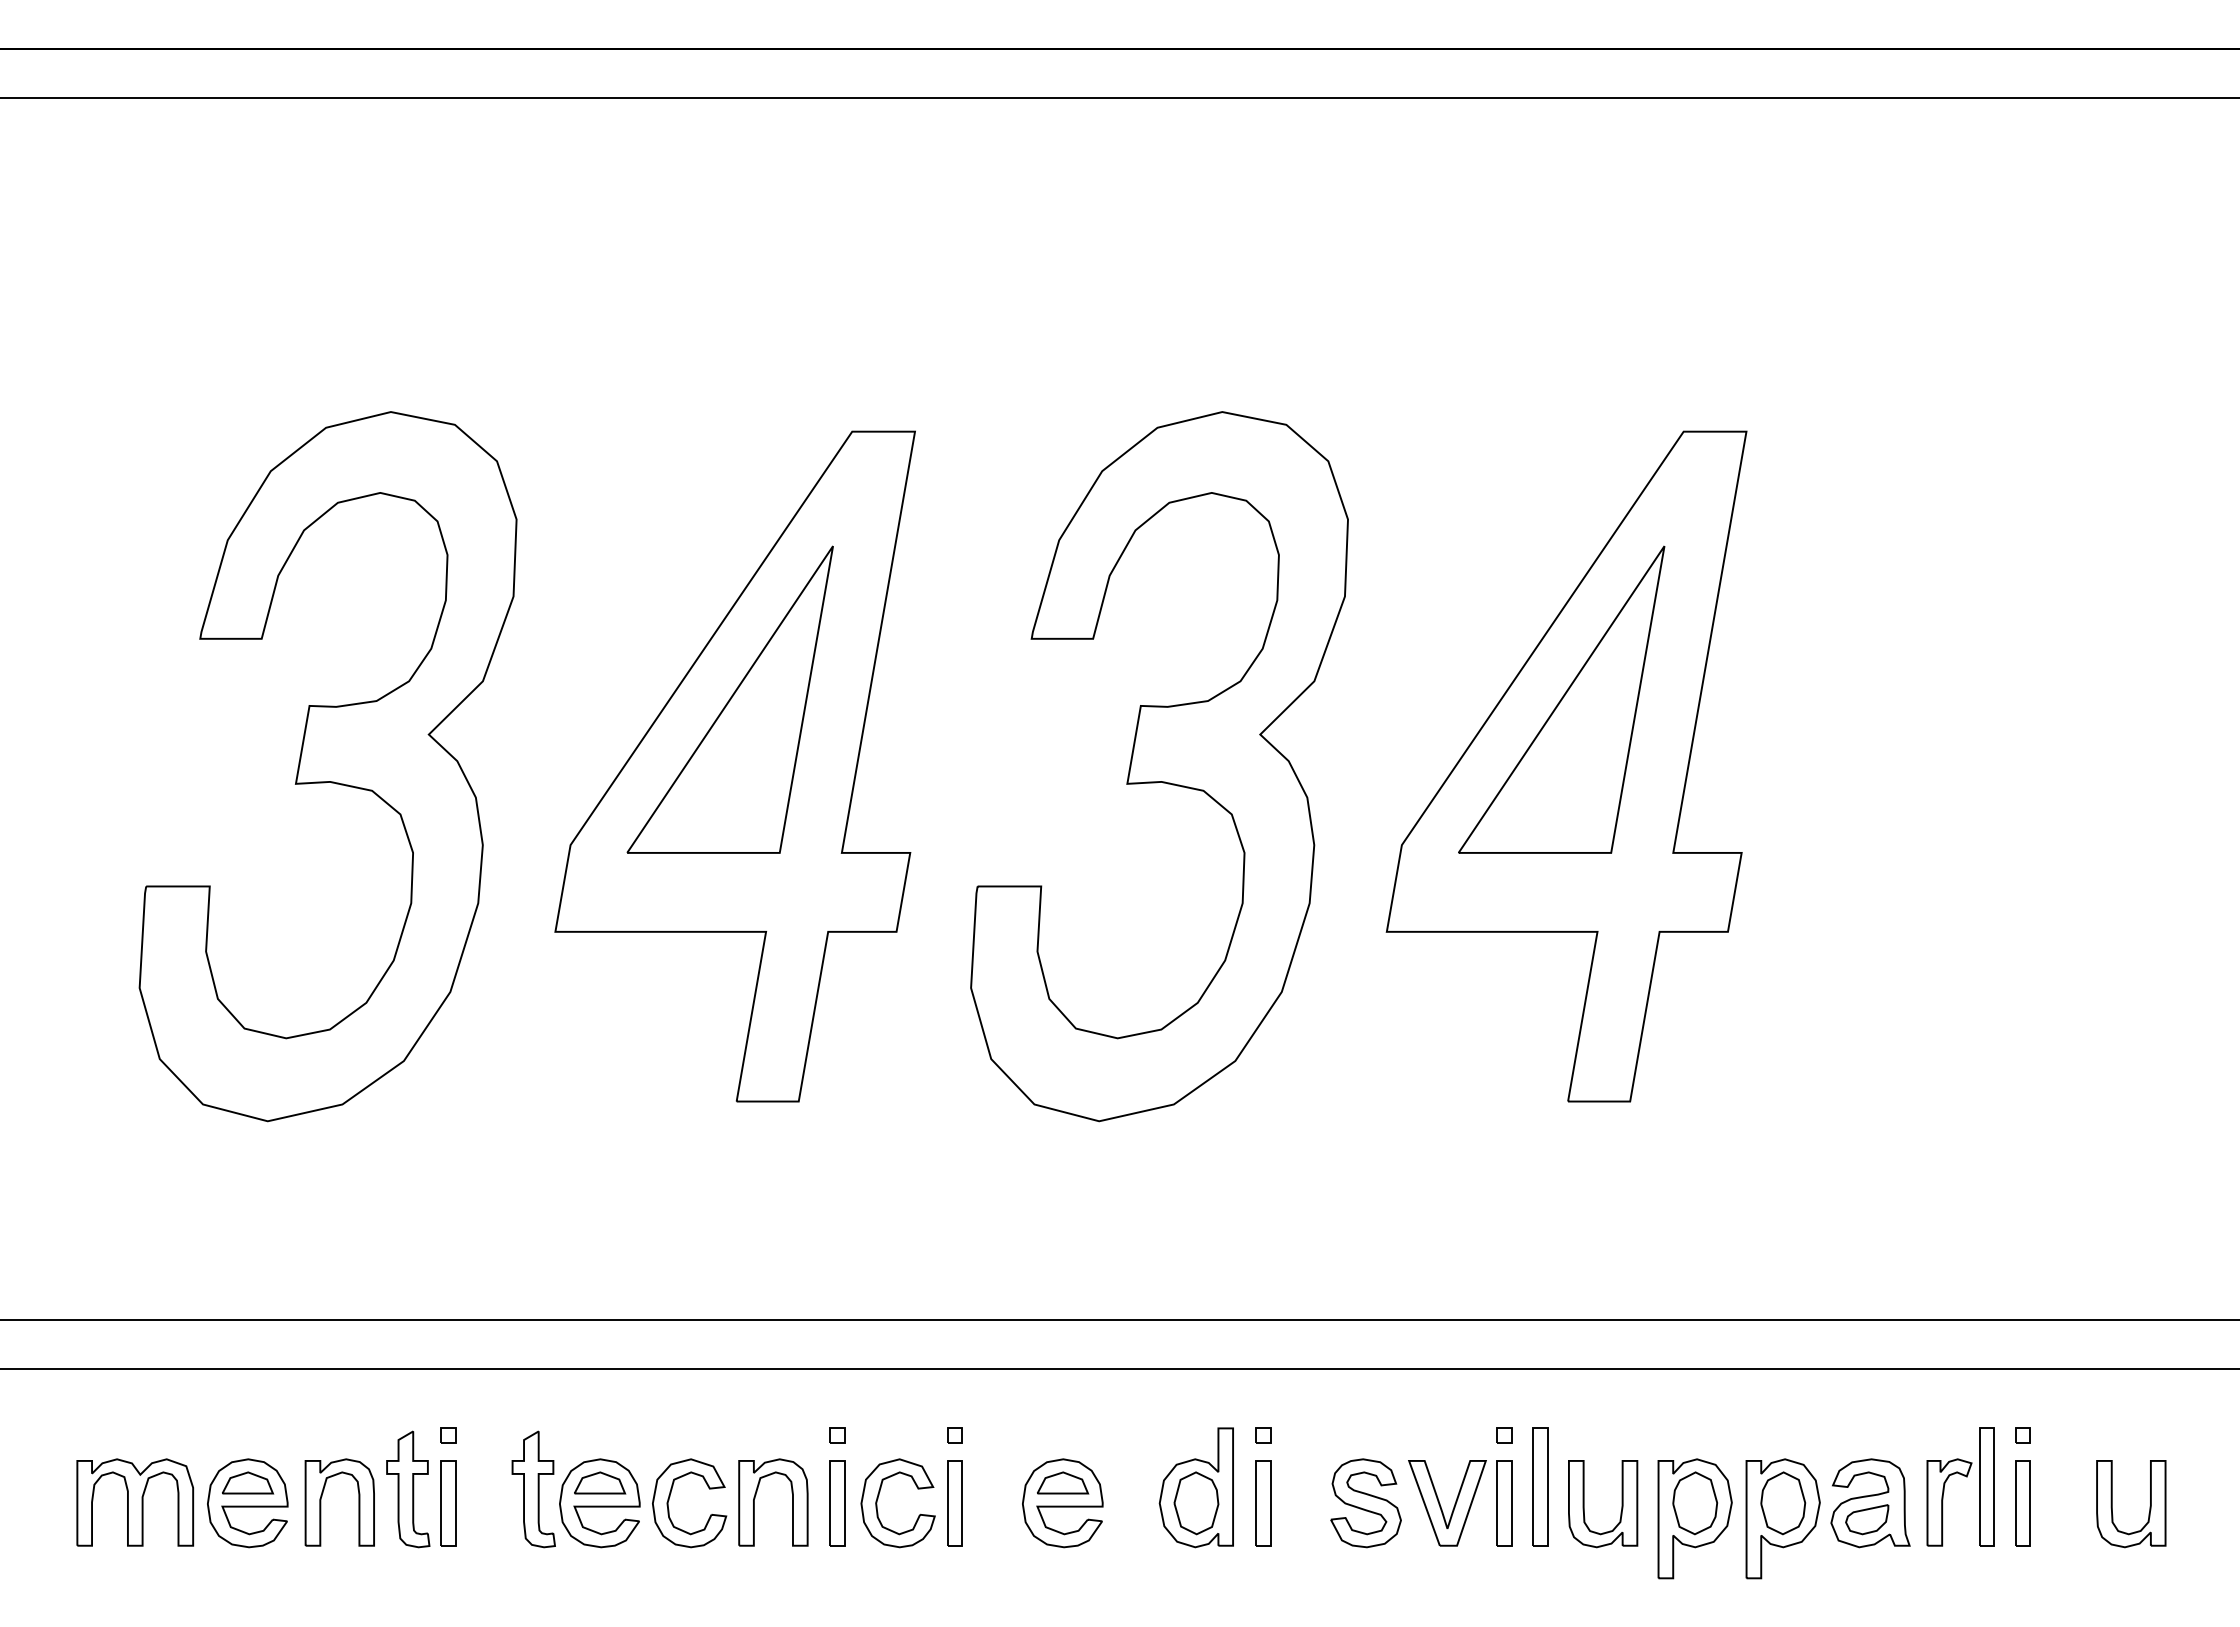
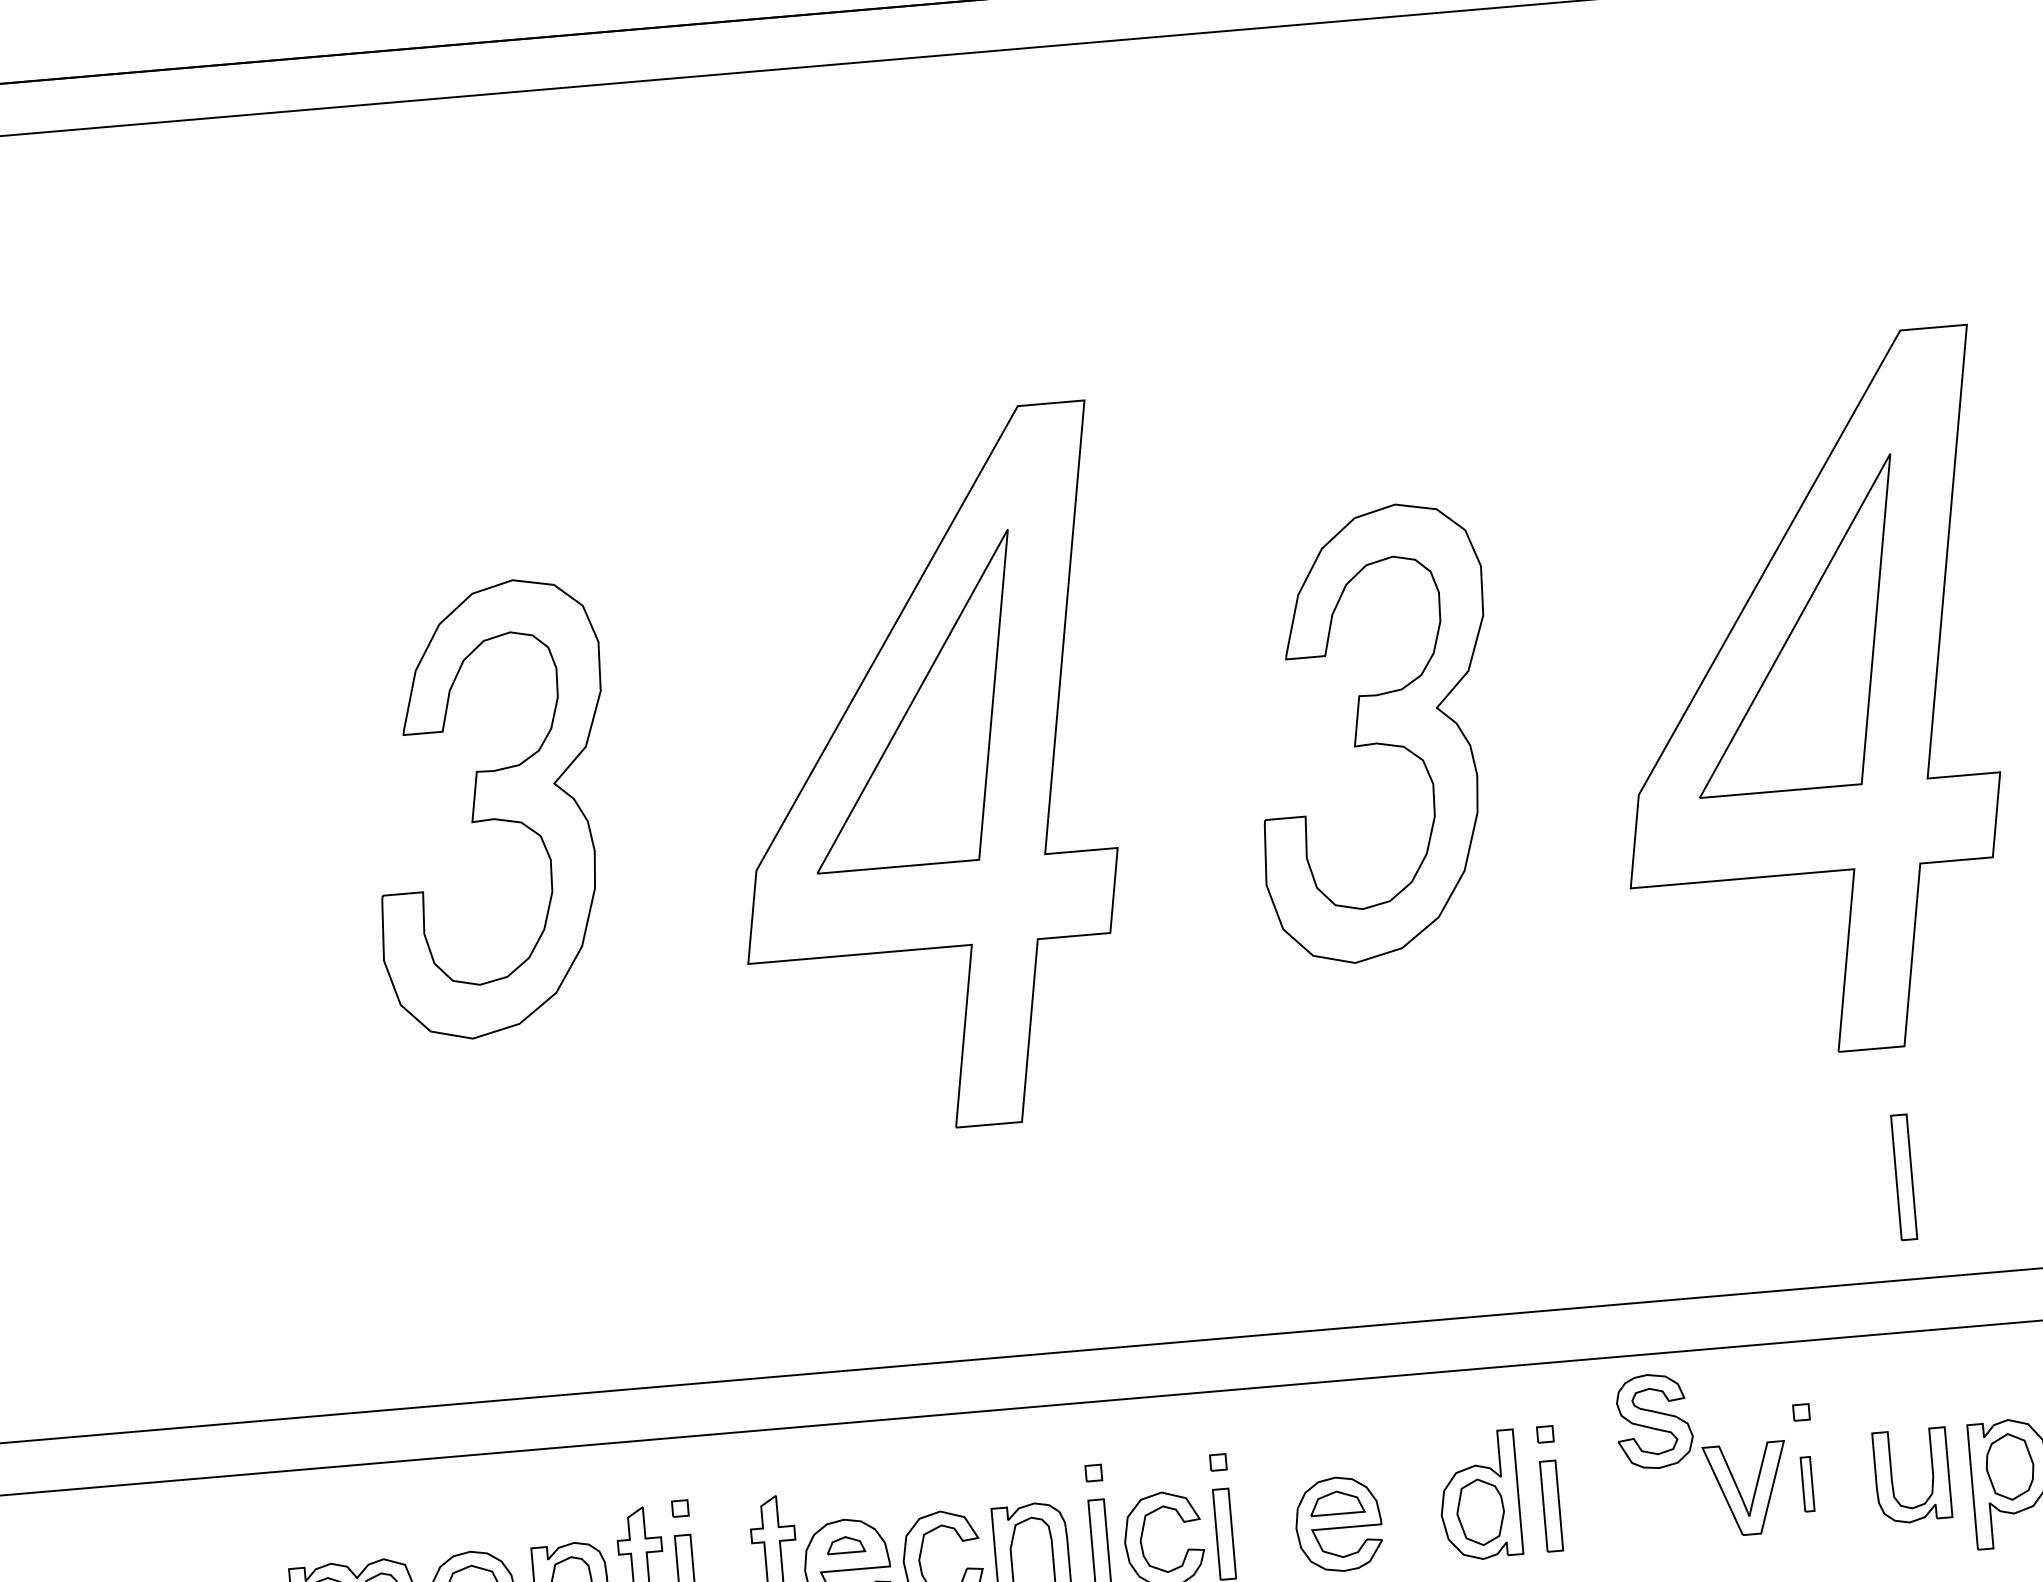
part: (327, 766) -> (491, 809), size x0.6
part: (1159, 766) -> (1374, 733), size x0.6
part: (600, 1482) -> (846, 1544), size x0.7
part: (1540, 1486) -> (1904, 1176), moved
part: (1365, 1503) -> (1653, 1421), moved
part: (1504, 1503) -> (1807, 1484), size x0.6

